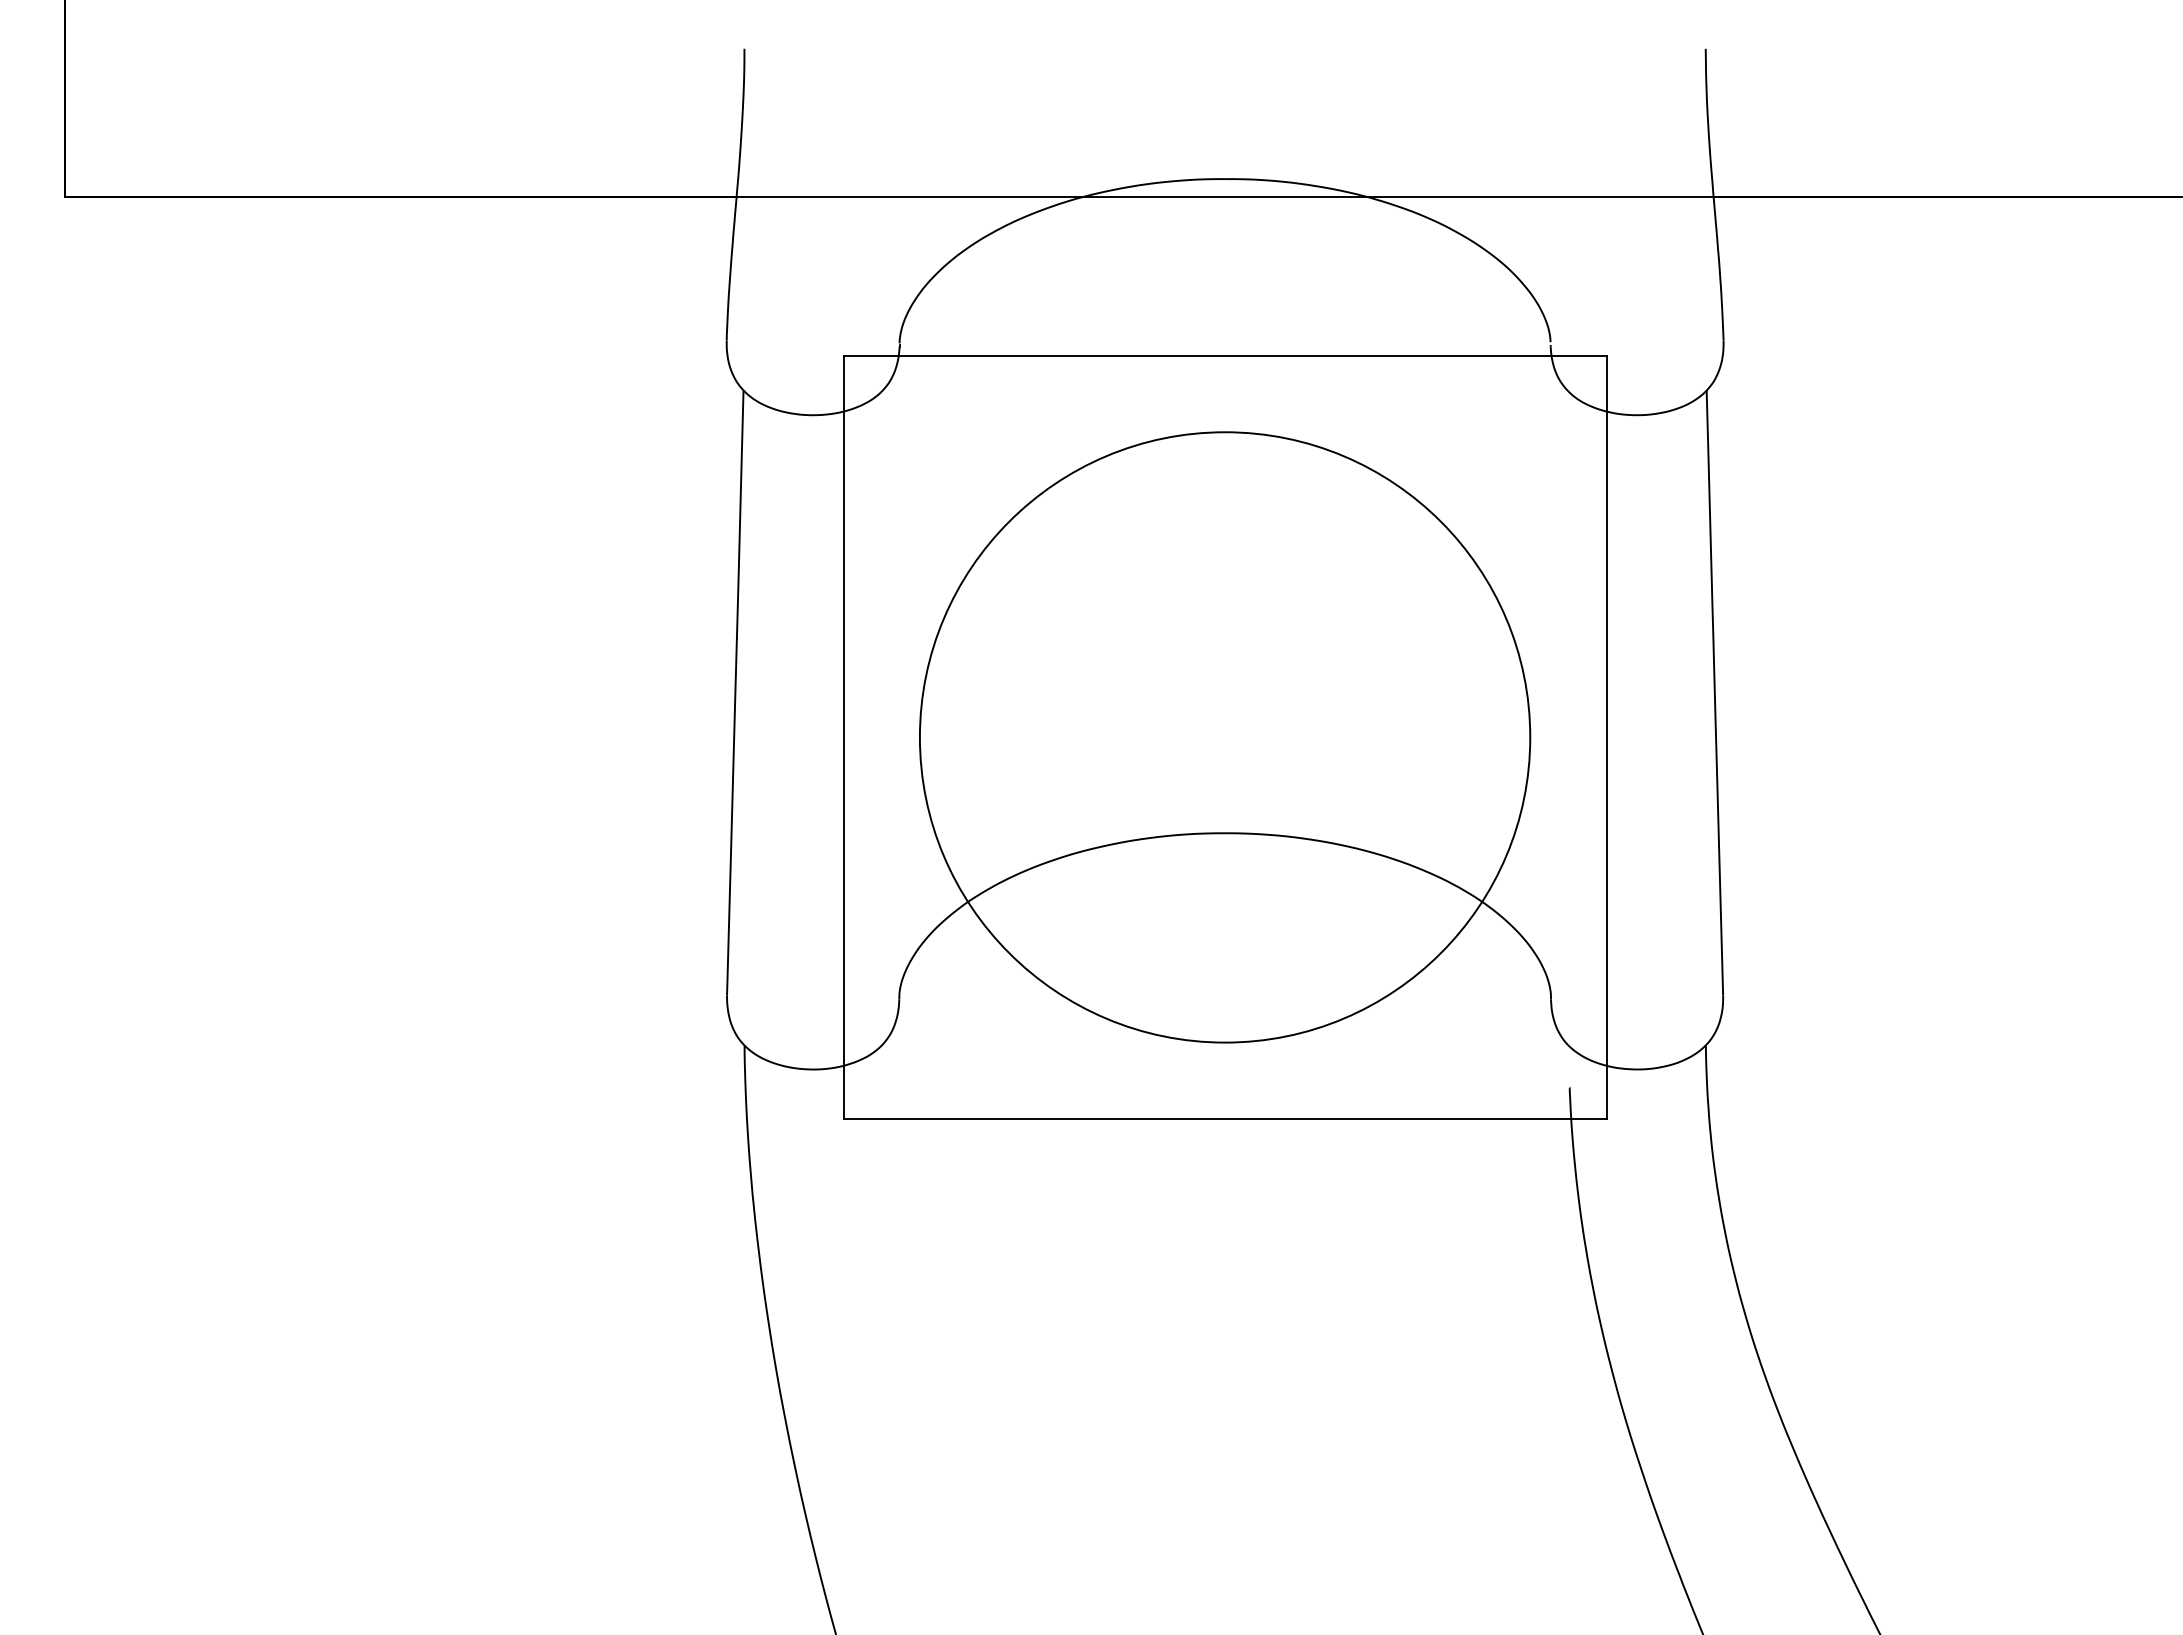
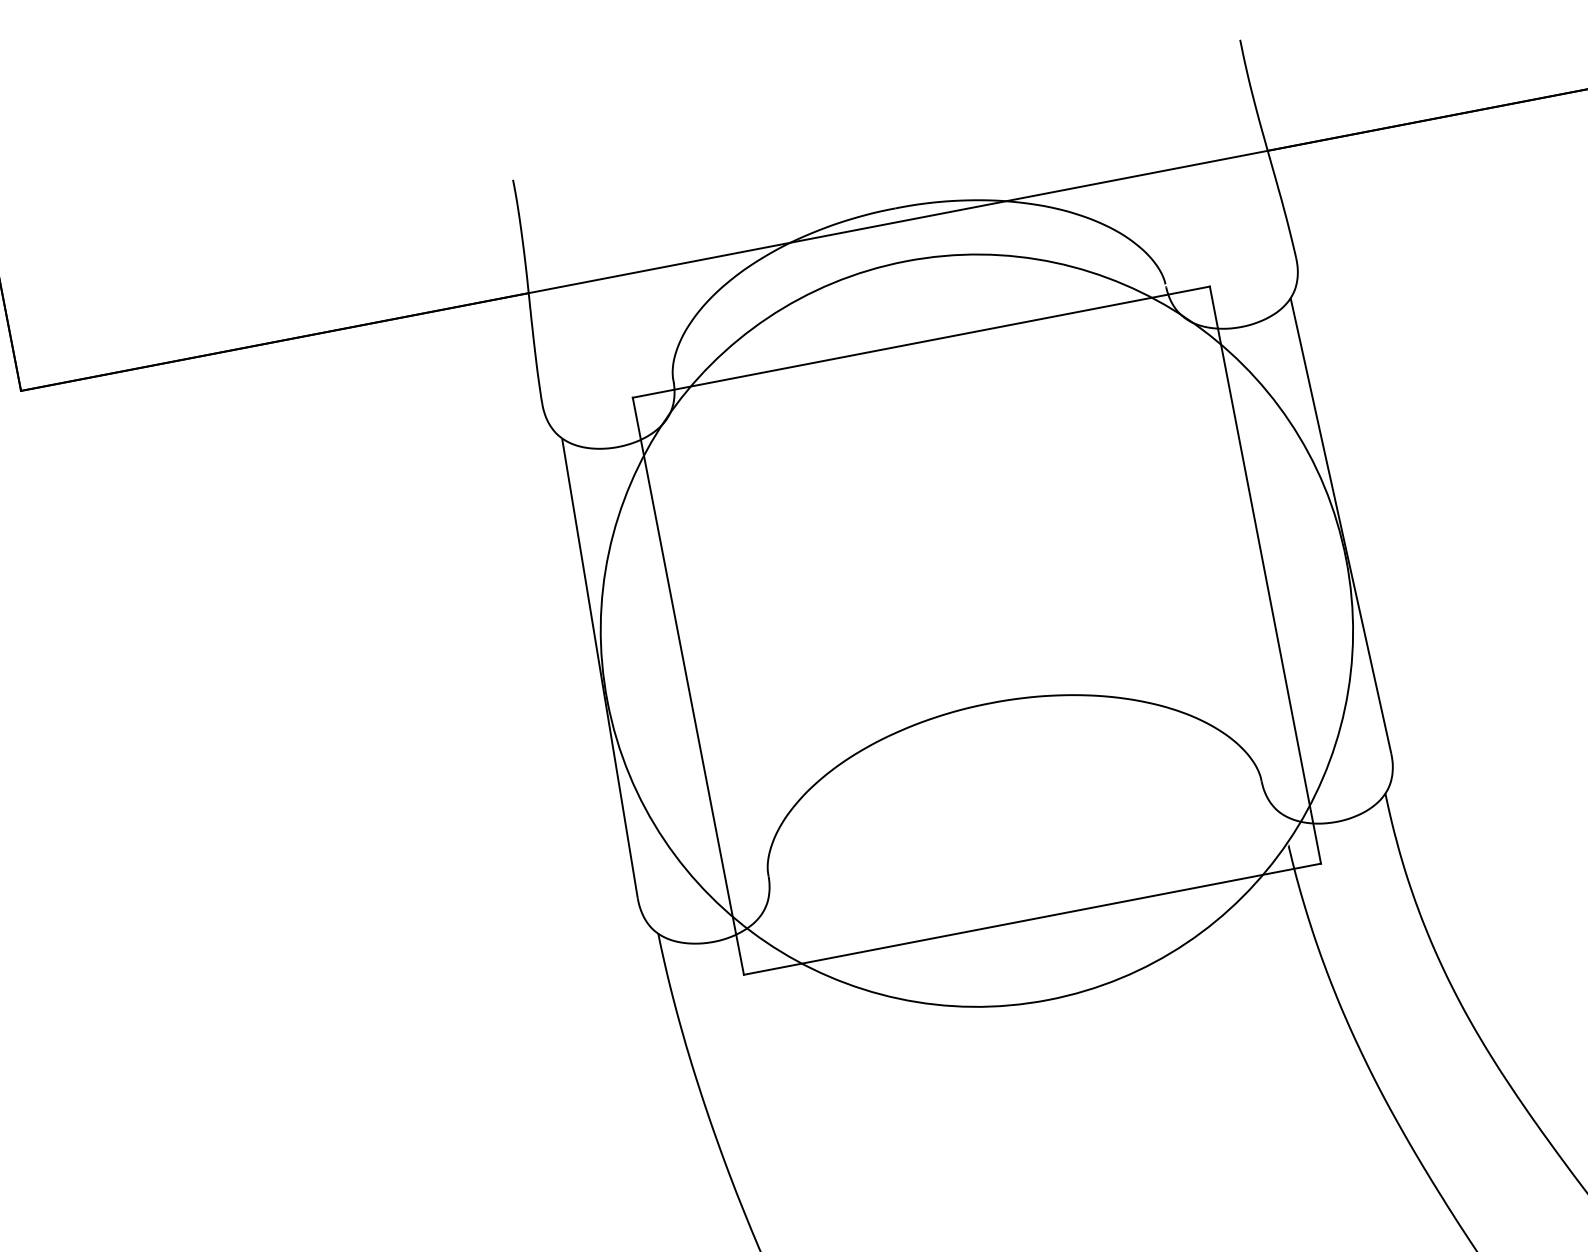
circle: (1224, 737) -> (976, 630), size x1.6

